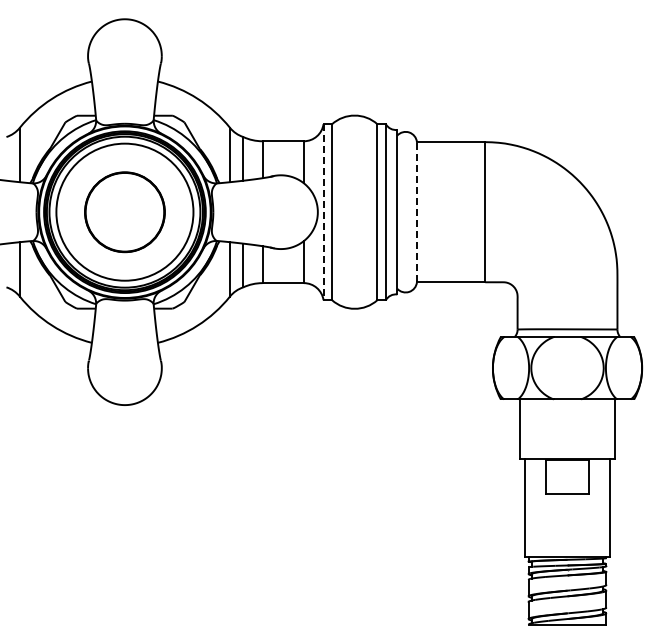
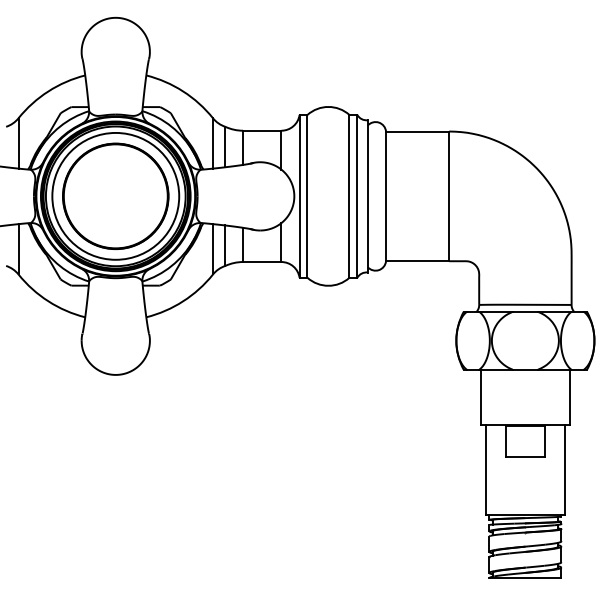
line: (416, 211) -> (385, 195), dashed -> solid
circle: (124, 212) -> (115, 196), size x1.43
line: (323, 212) -> (299, 196), dashed -> solid

